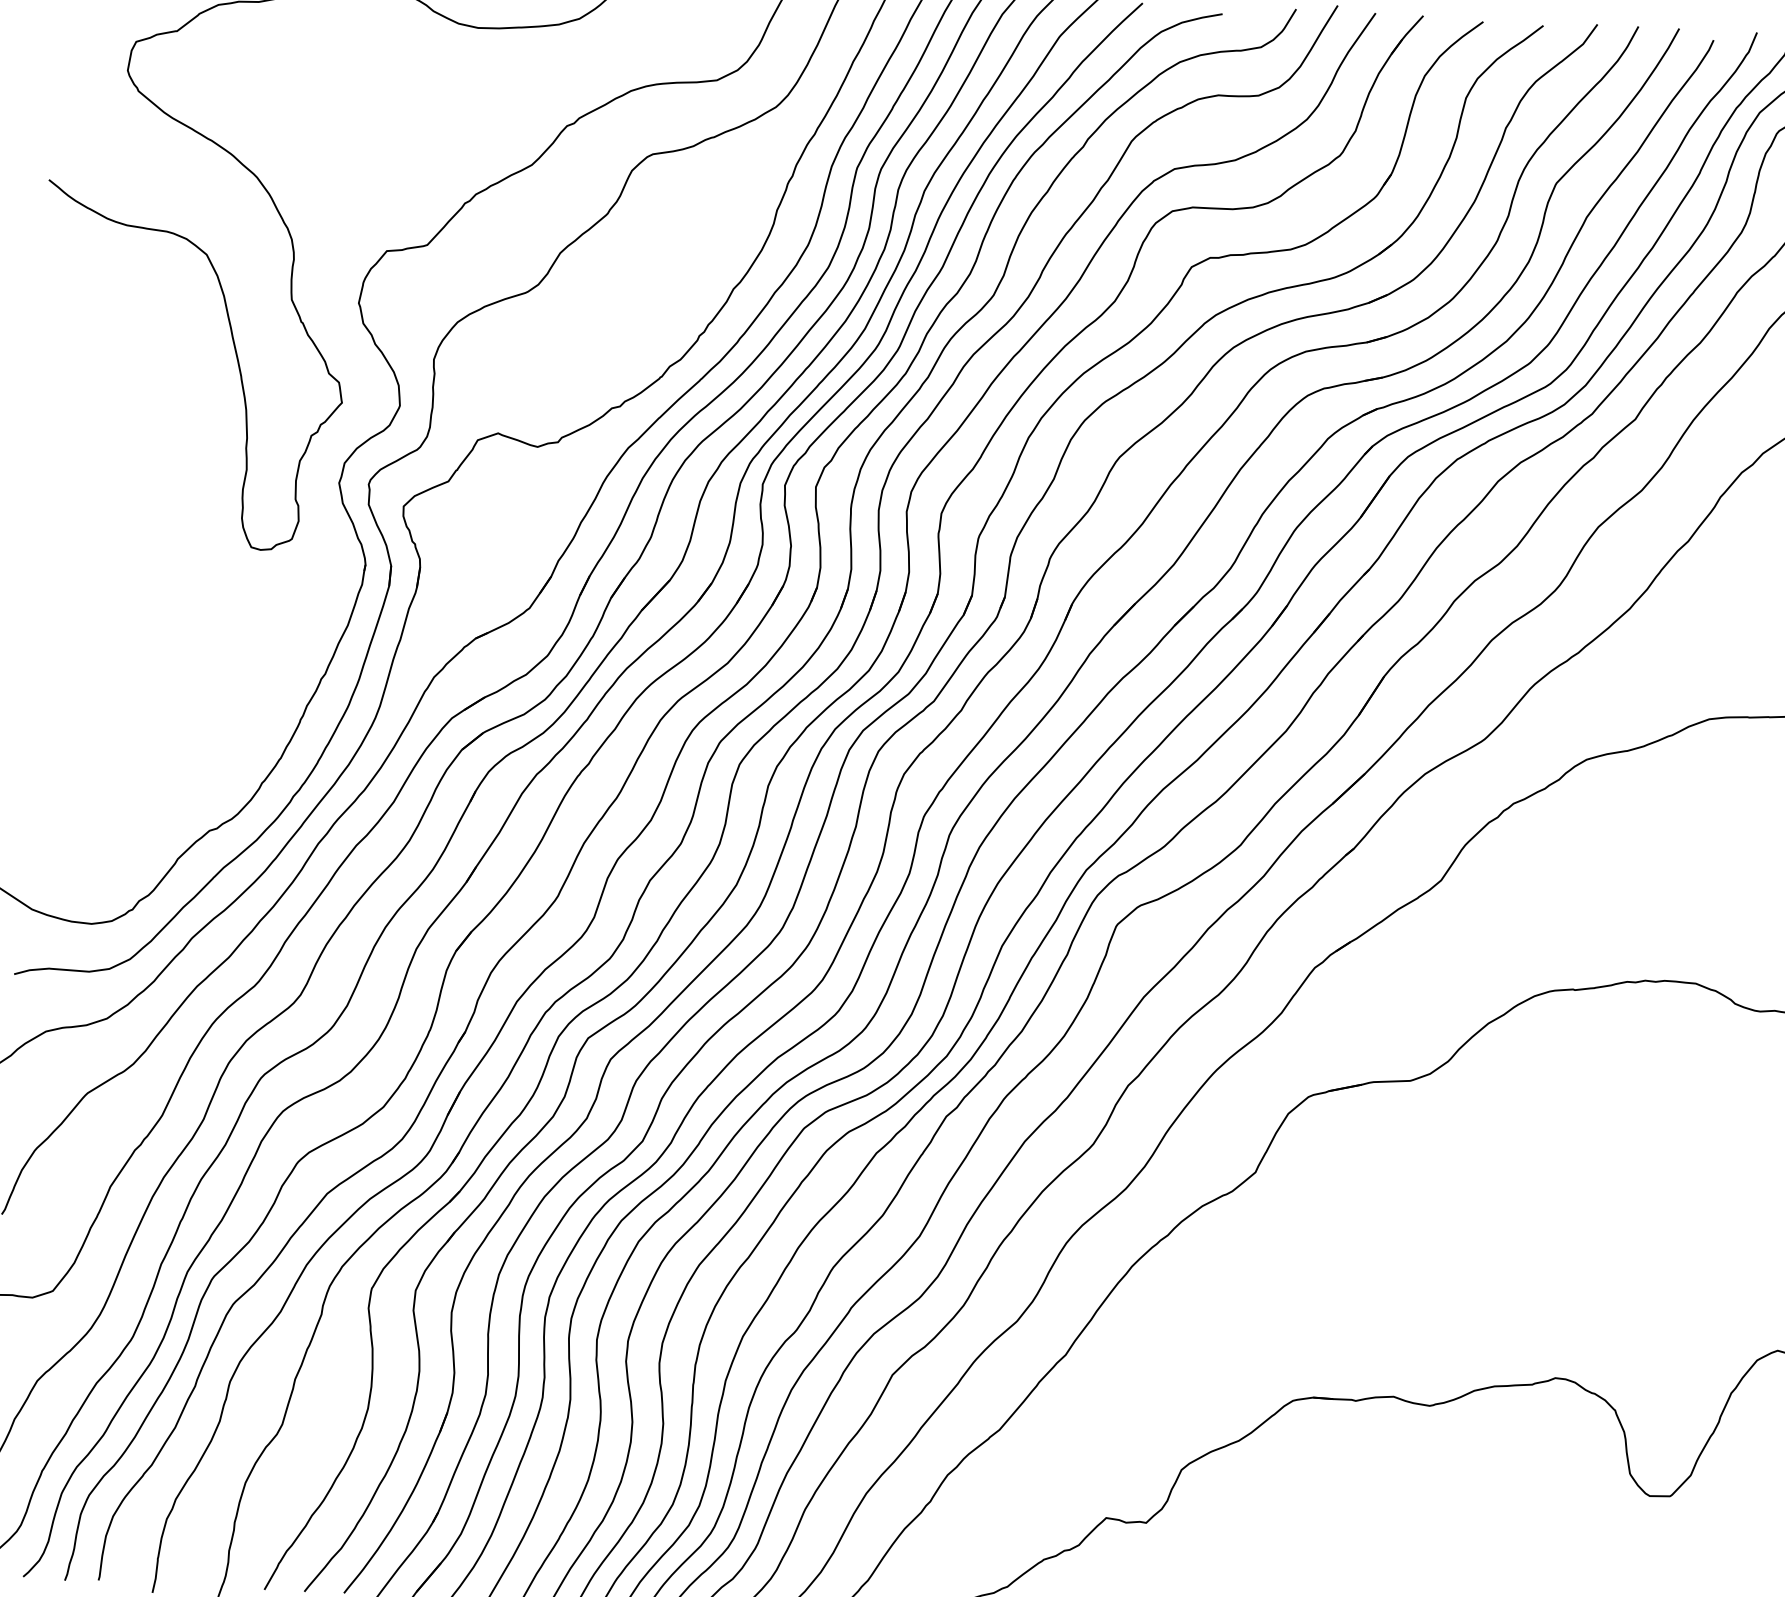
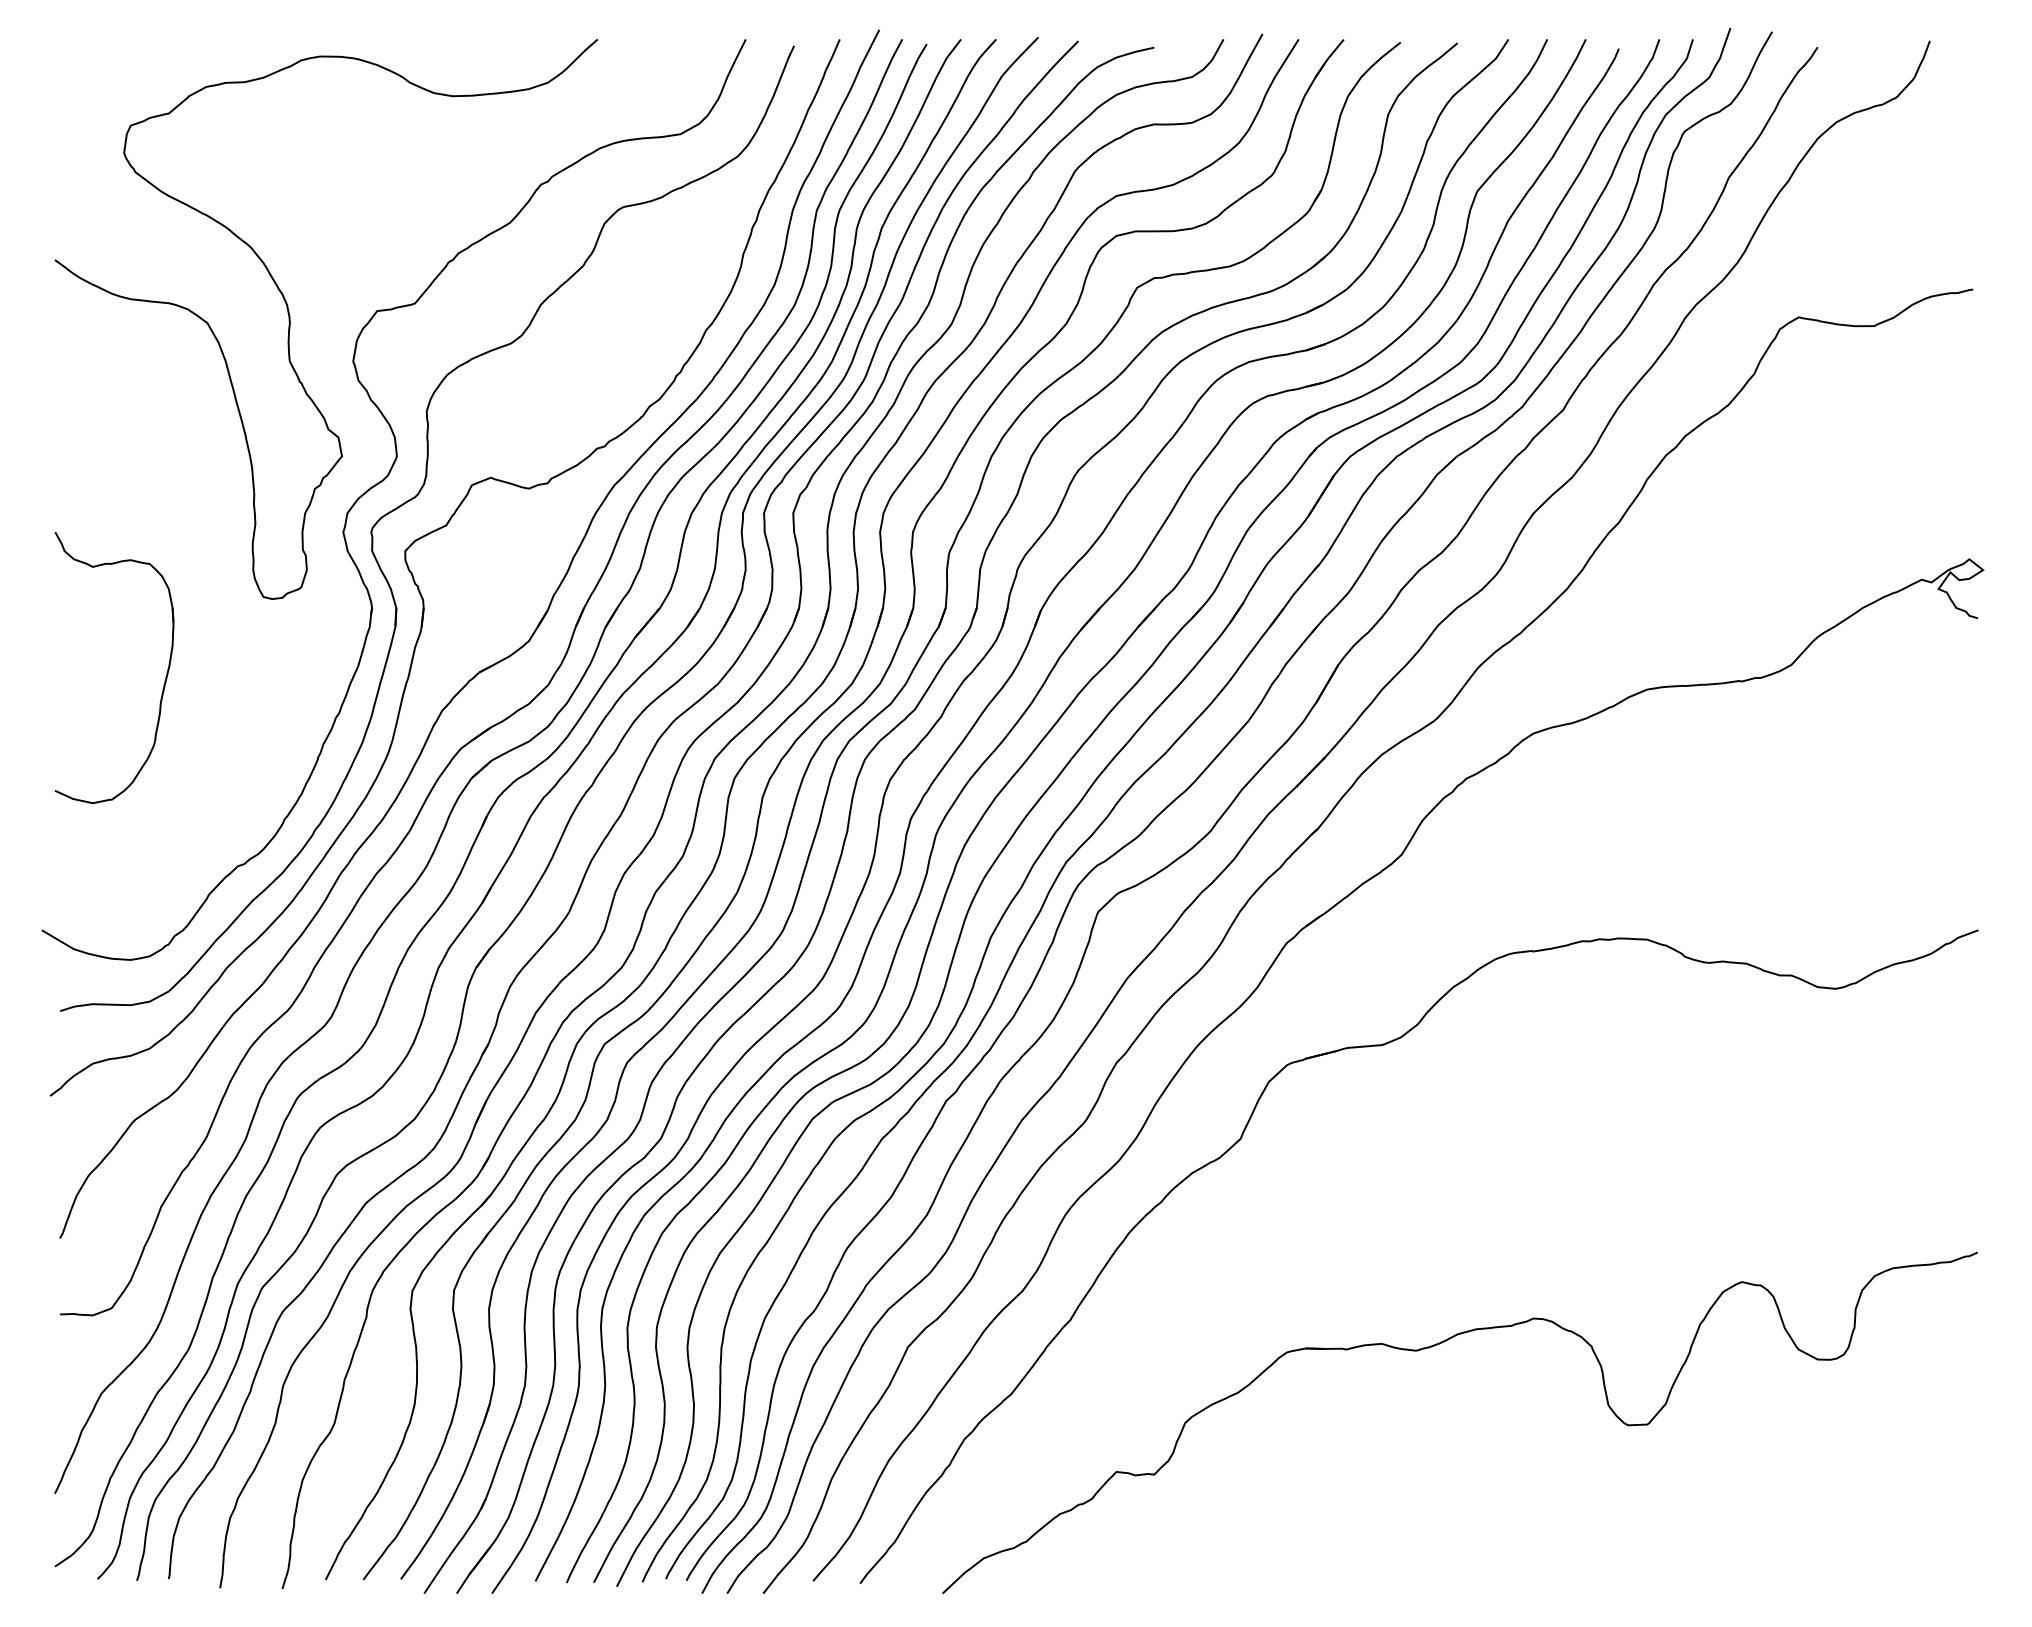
part: (142, 630) -> (164, 680), added

